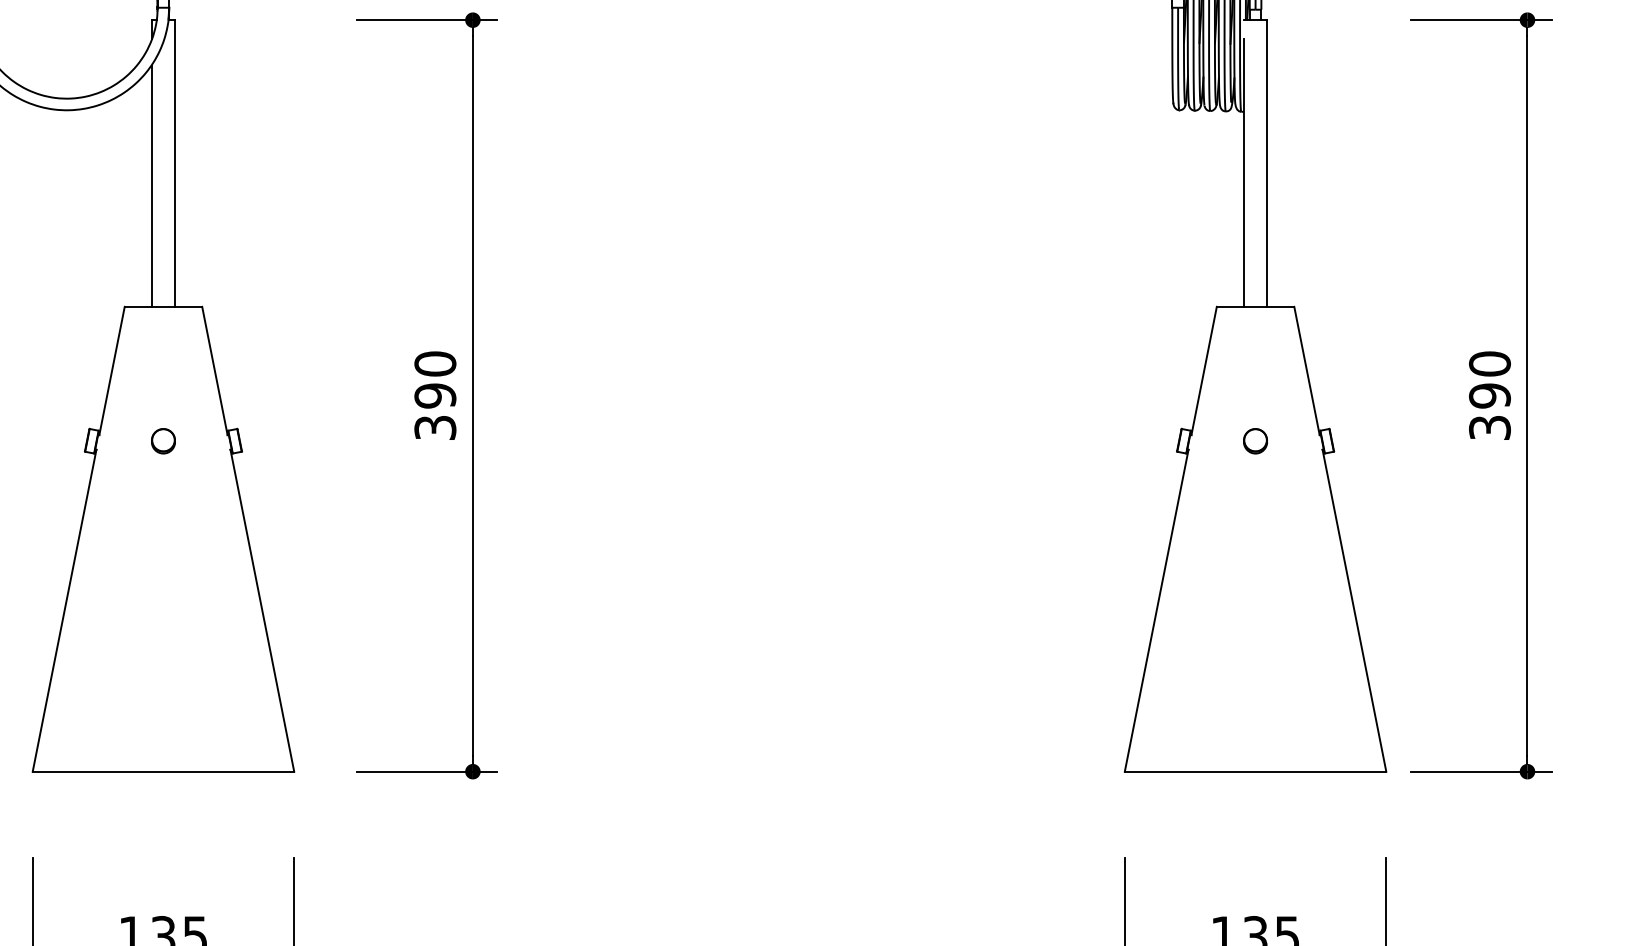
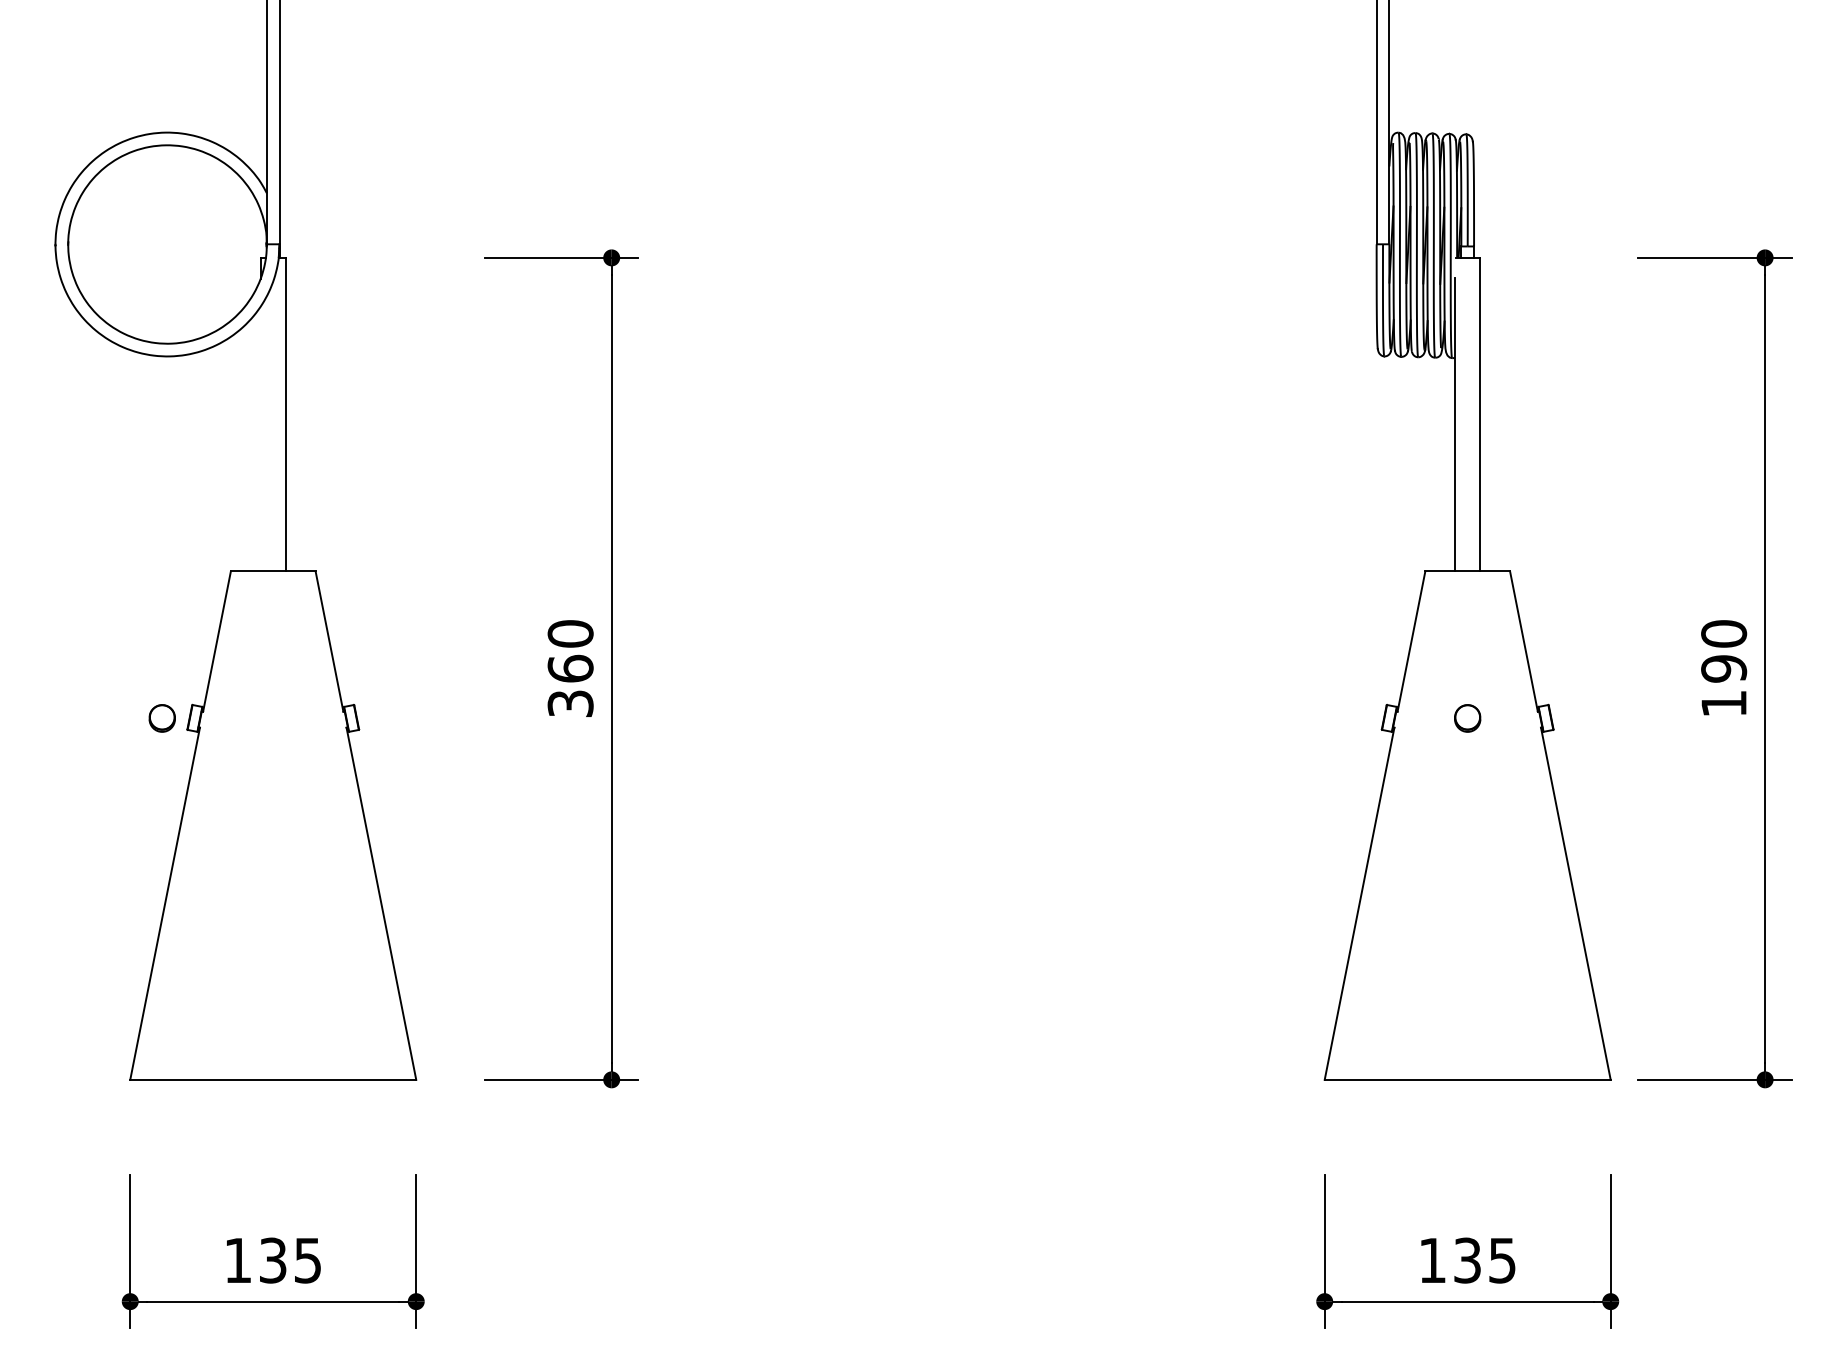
line: (151, 186) -> (260, 439), removed
text: (435, 395) -> (570, 668), 390 -> 360
text: (1490, 427) -> (1724, 703), 390 -> 190
part: (162, 441) -> (161, 718), moved

